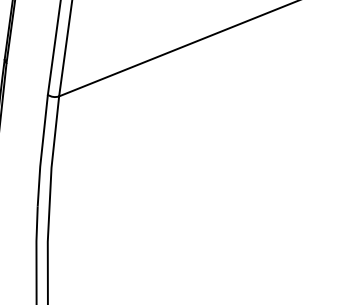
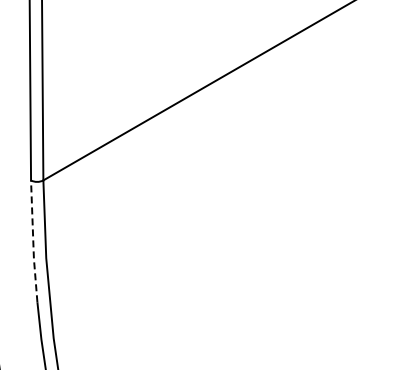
line: (41, 151) -> (33, 242), solid -> dashed

